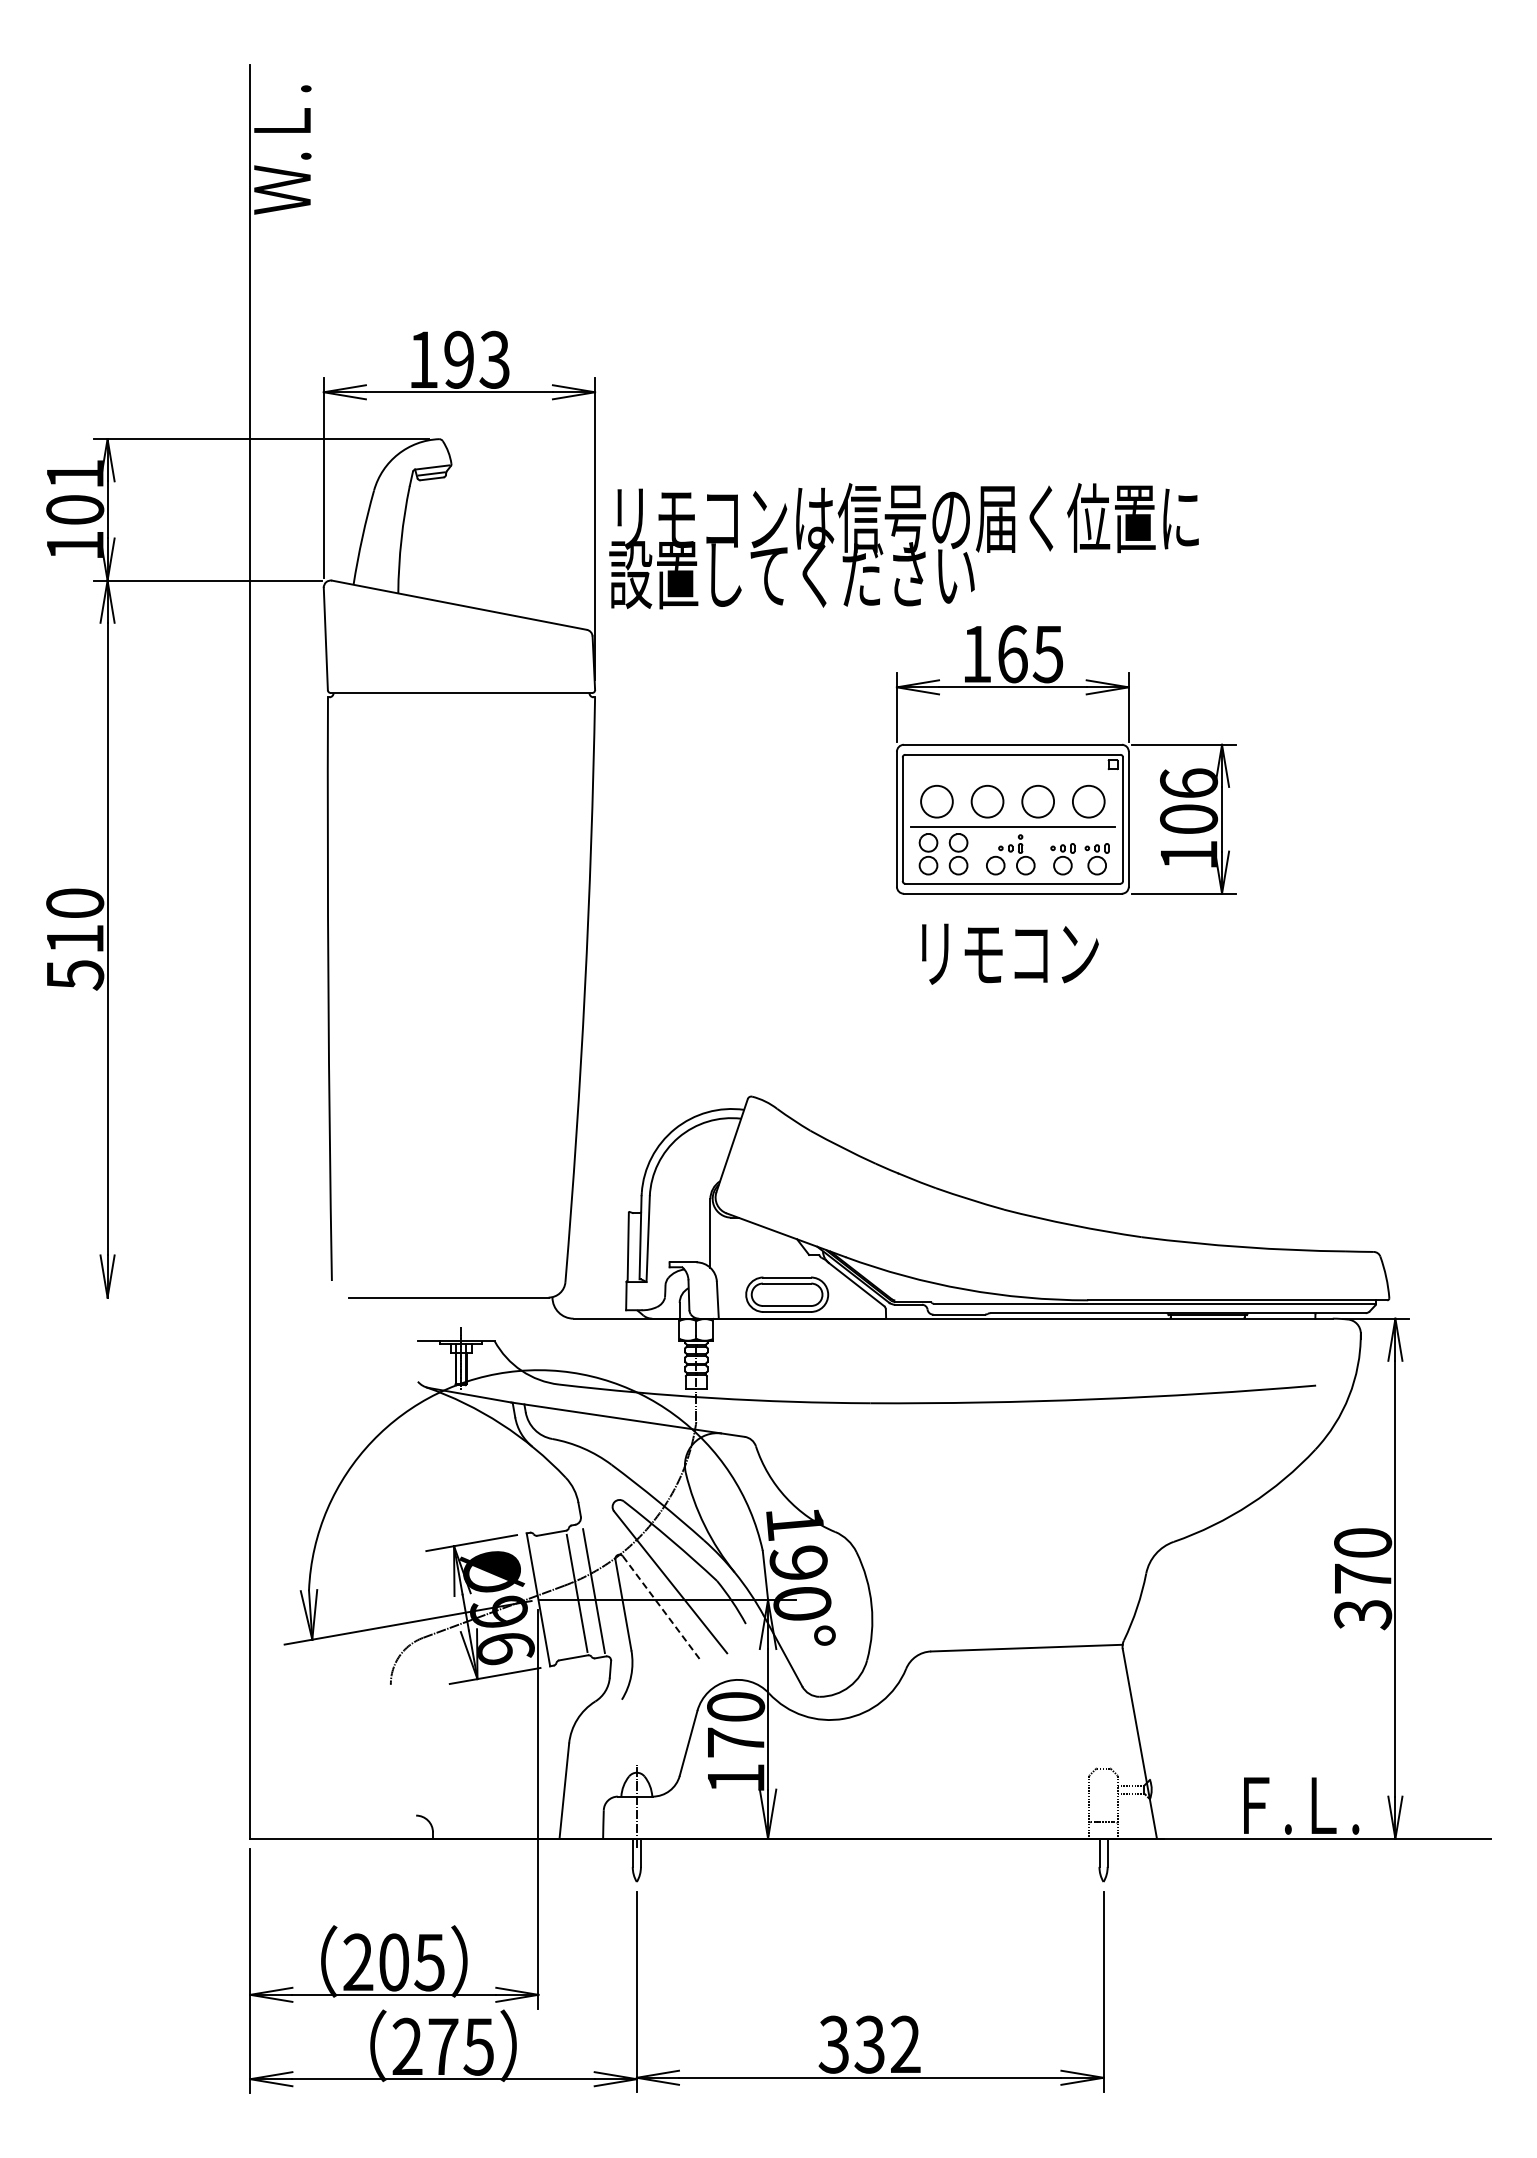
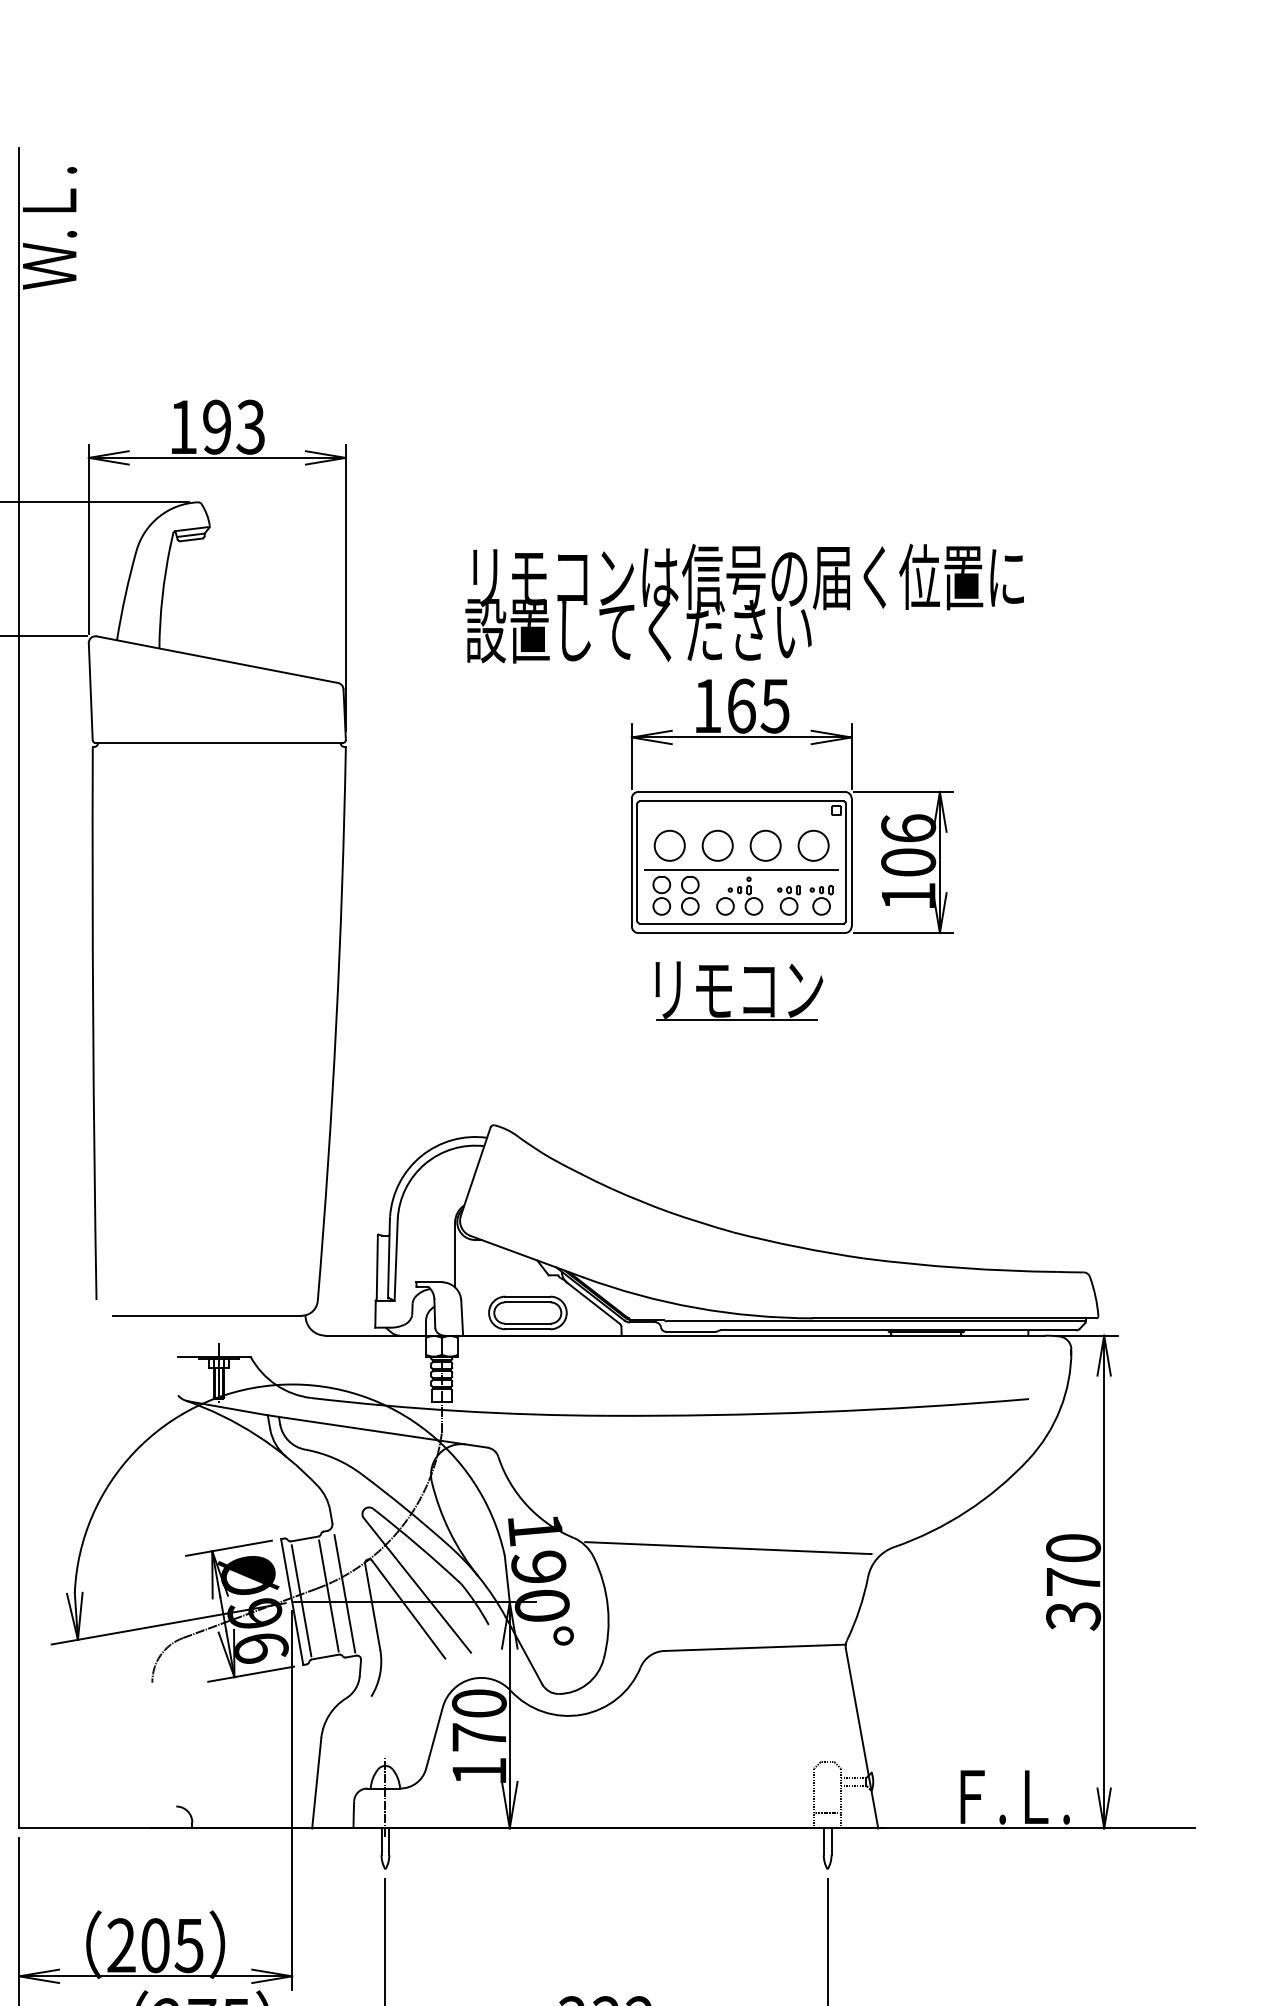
text: (903, 546) -> (744, 604), moved
line: (1007, 985) -> (736, 1019), added
line: (998, 1542) -> (728, 1547), added
line: (548, 1598) -> (301, 1600), added
line: (661, 1608) -> (408, 1610), dashed -> solid

